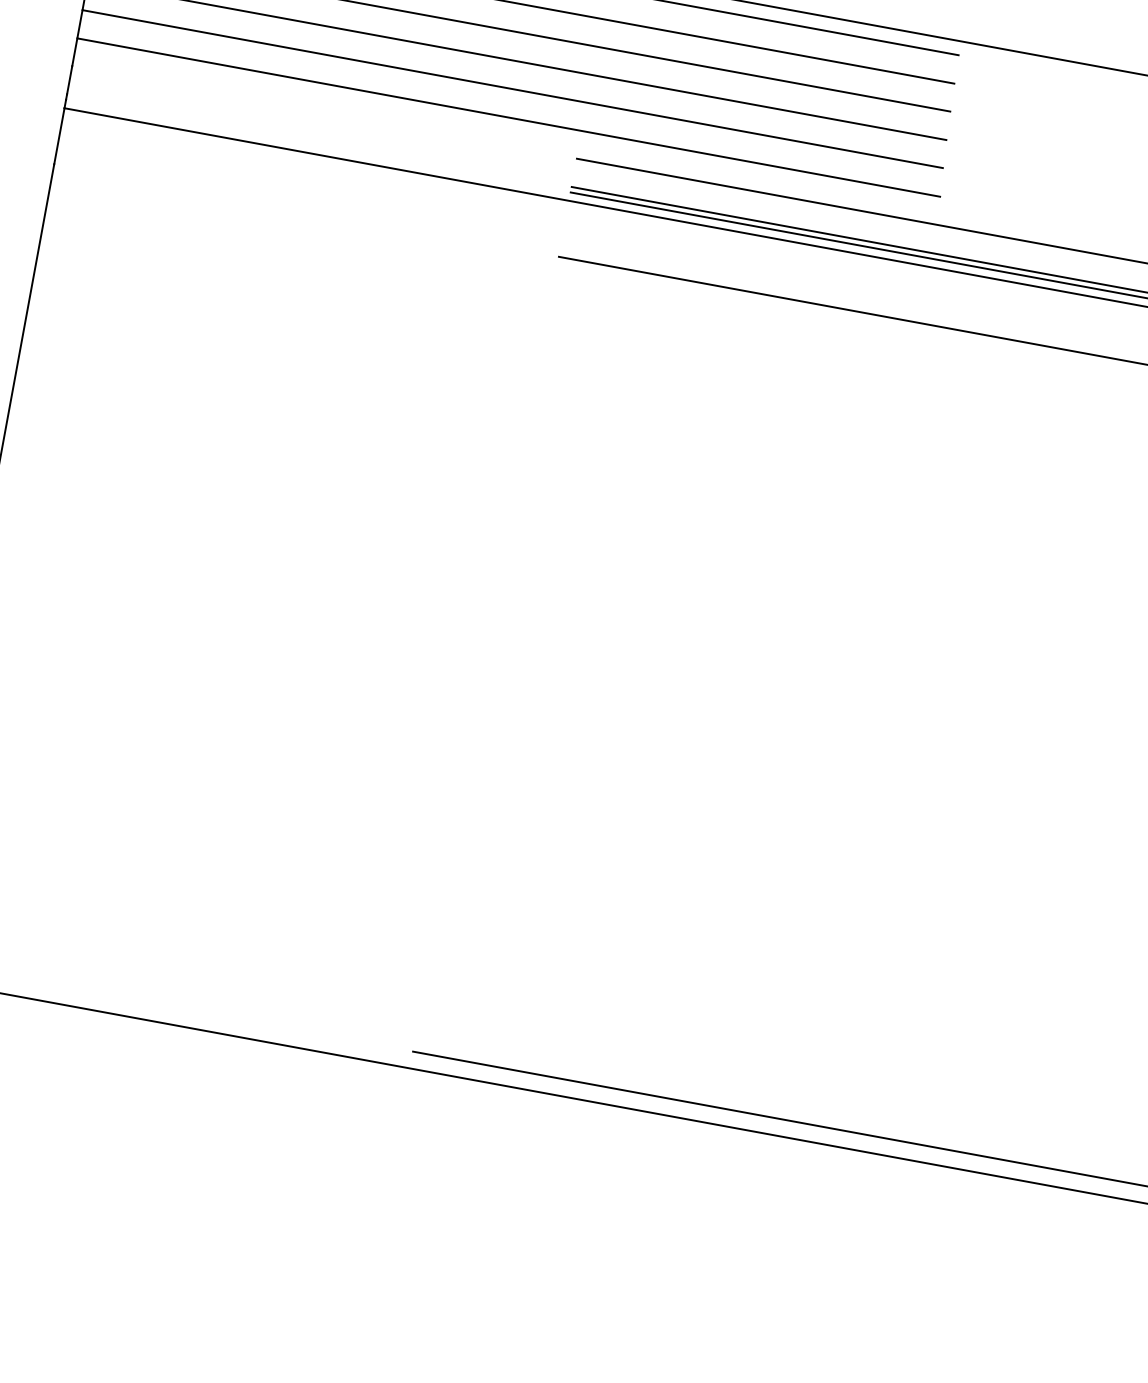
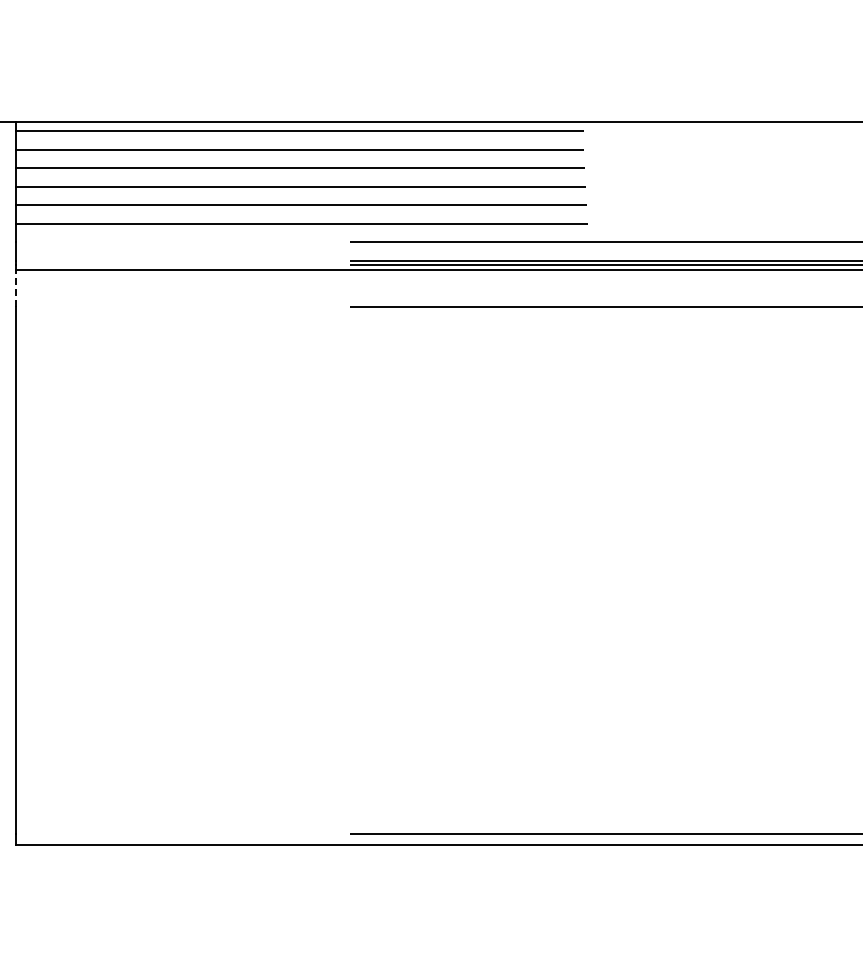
line: (58, 135) -> (15, 288), solid -> dashed

